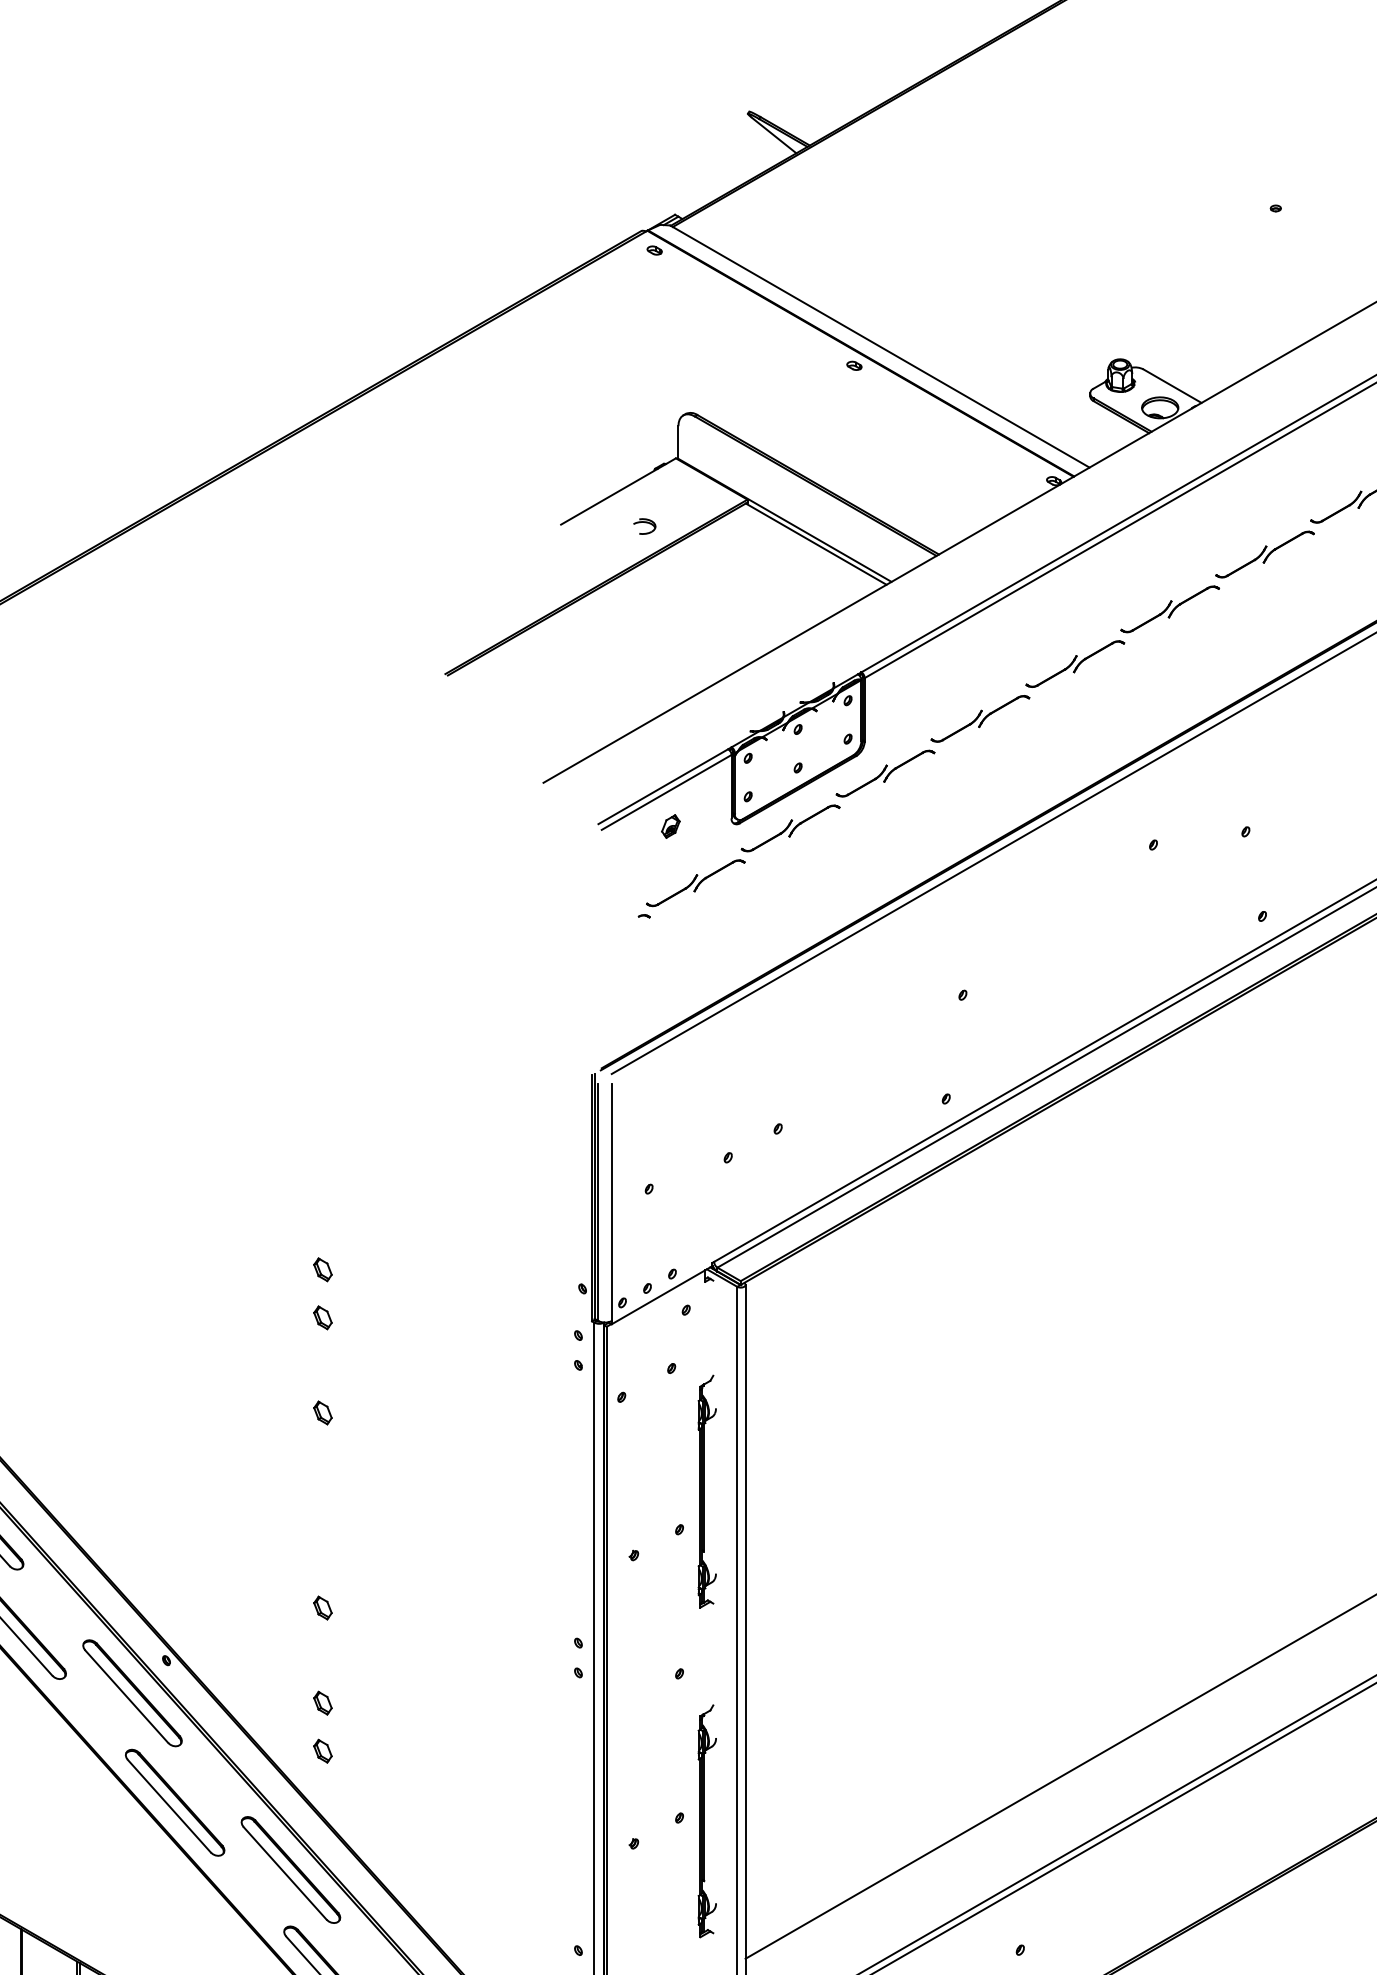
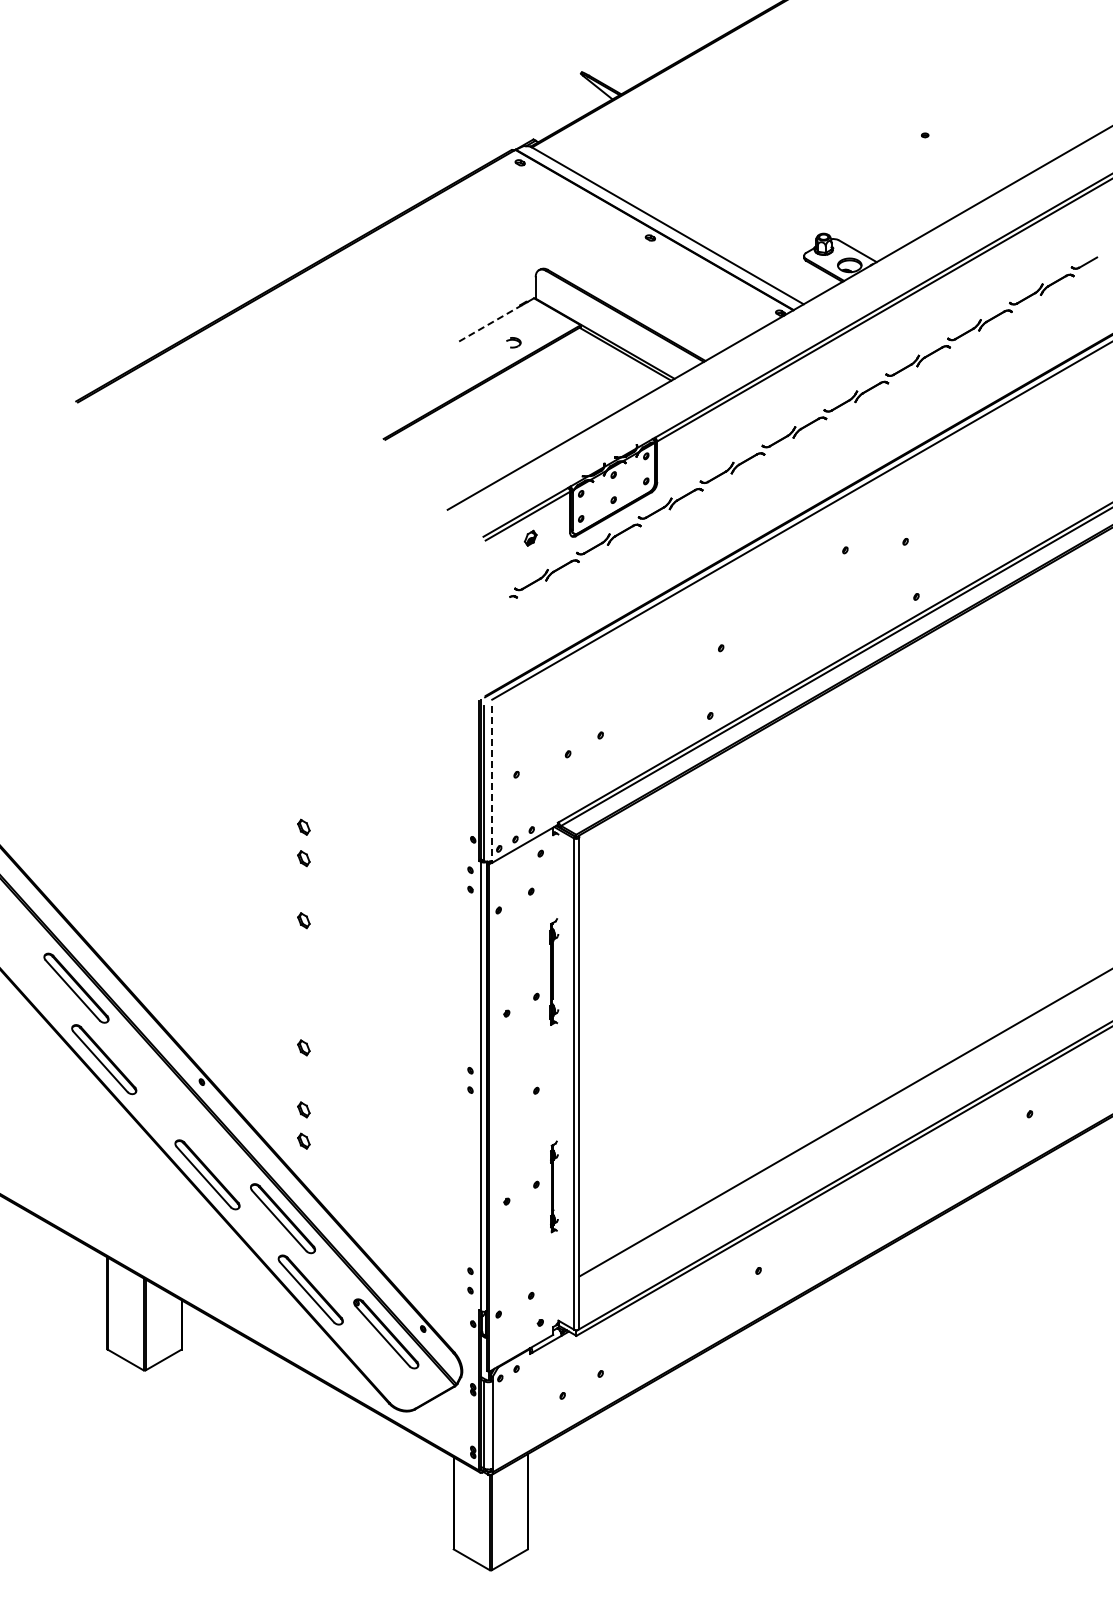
line: (610, 497) -> (491, 323), solid -> dashed
line: (612, 1202) -> (492, 783), solid -> dashed
part: (705, 1490) -> (553, 971), size x0.7
part: (132, 1693) -> (179, 1103), removed
part: (707, 1820) -> (554, 1186), size x0.6

